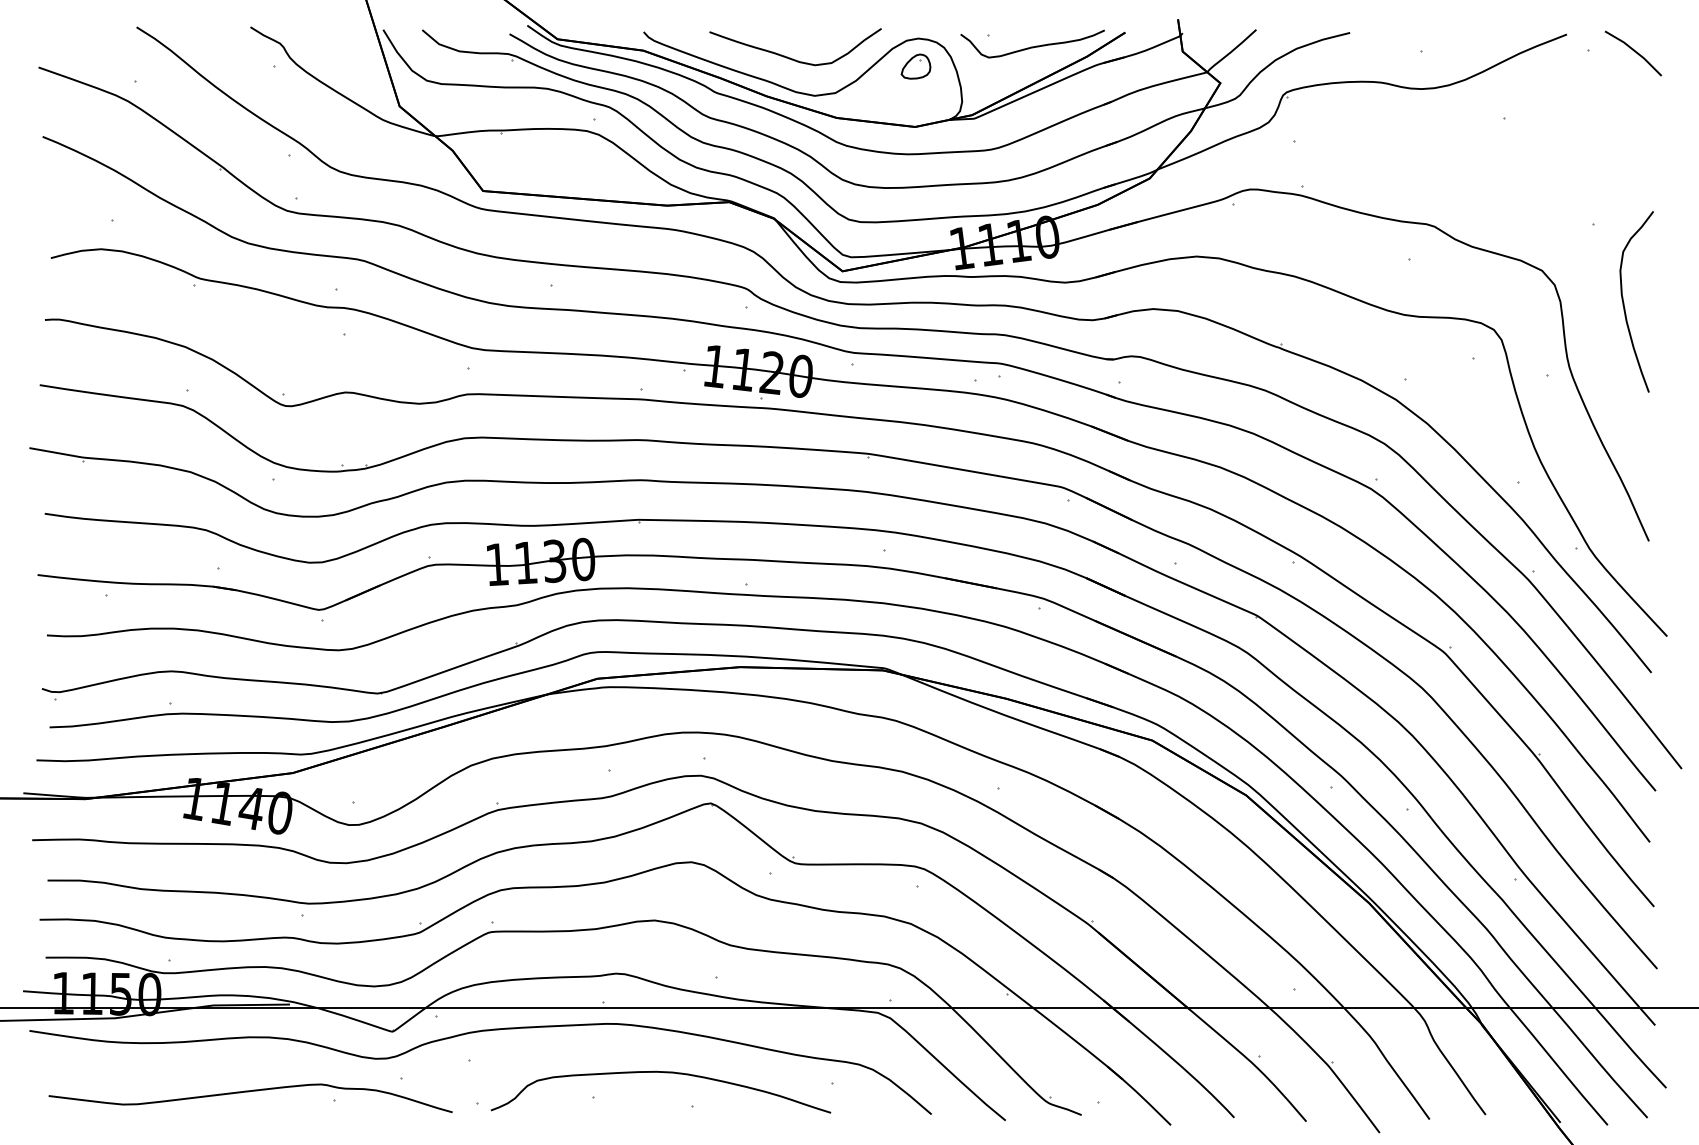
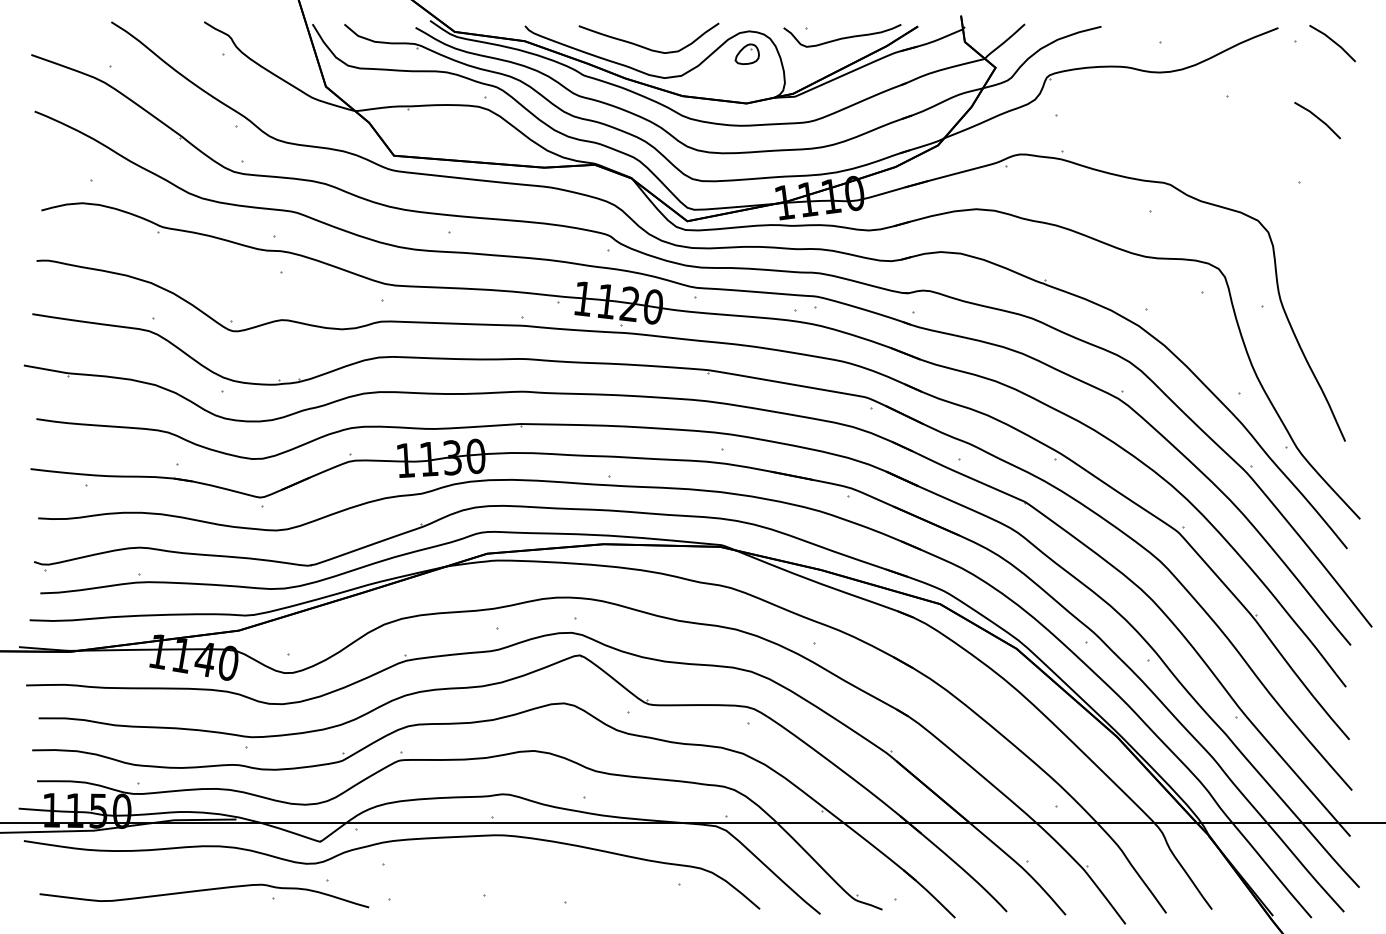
line: (1616, 146) -> (1318, 119), added
curve: (1624, 302) -> (1325, 246), removed
curve: (660, 1073) -> (538, 875), removed

